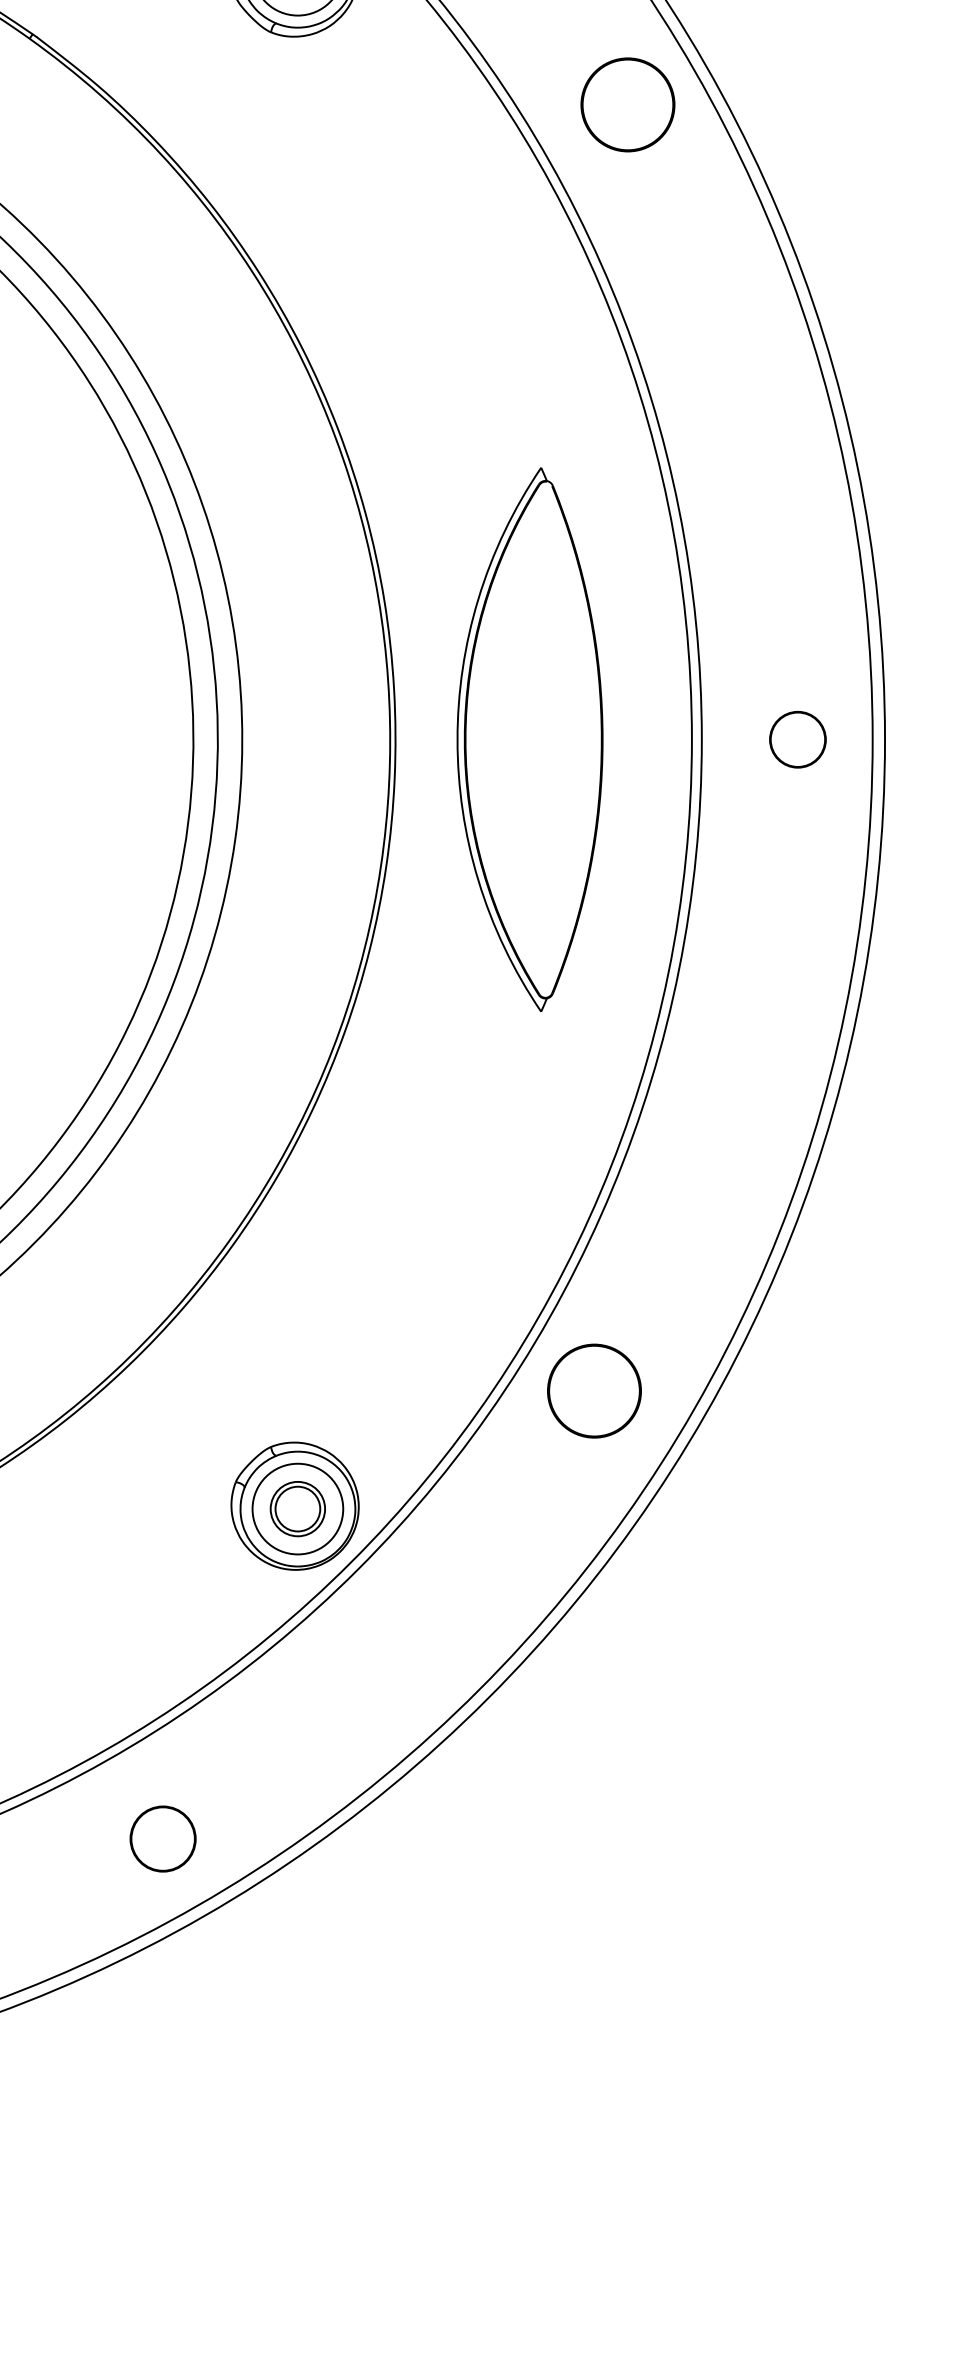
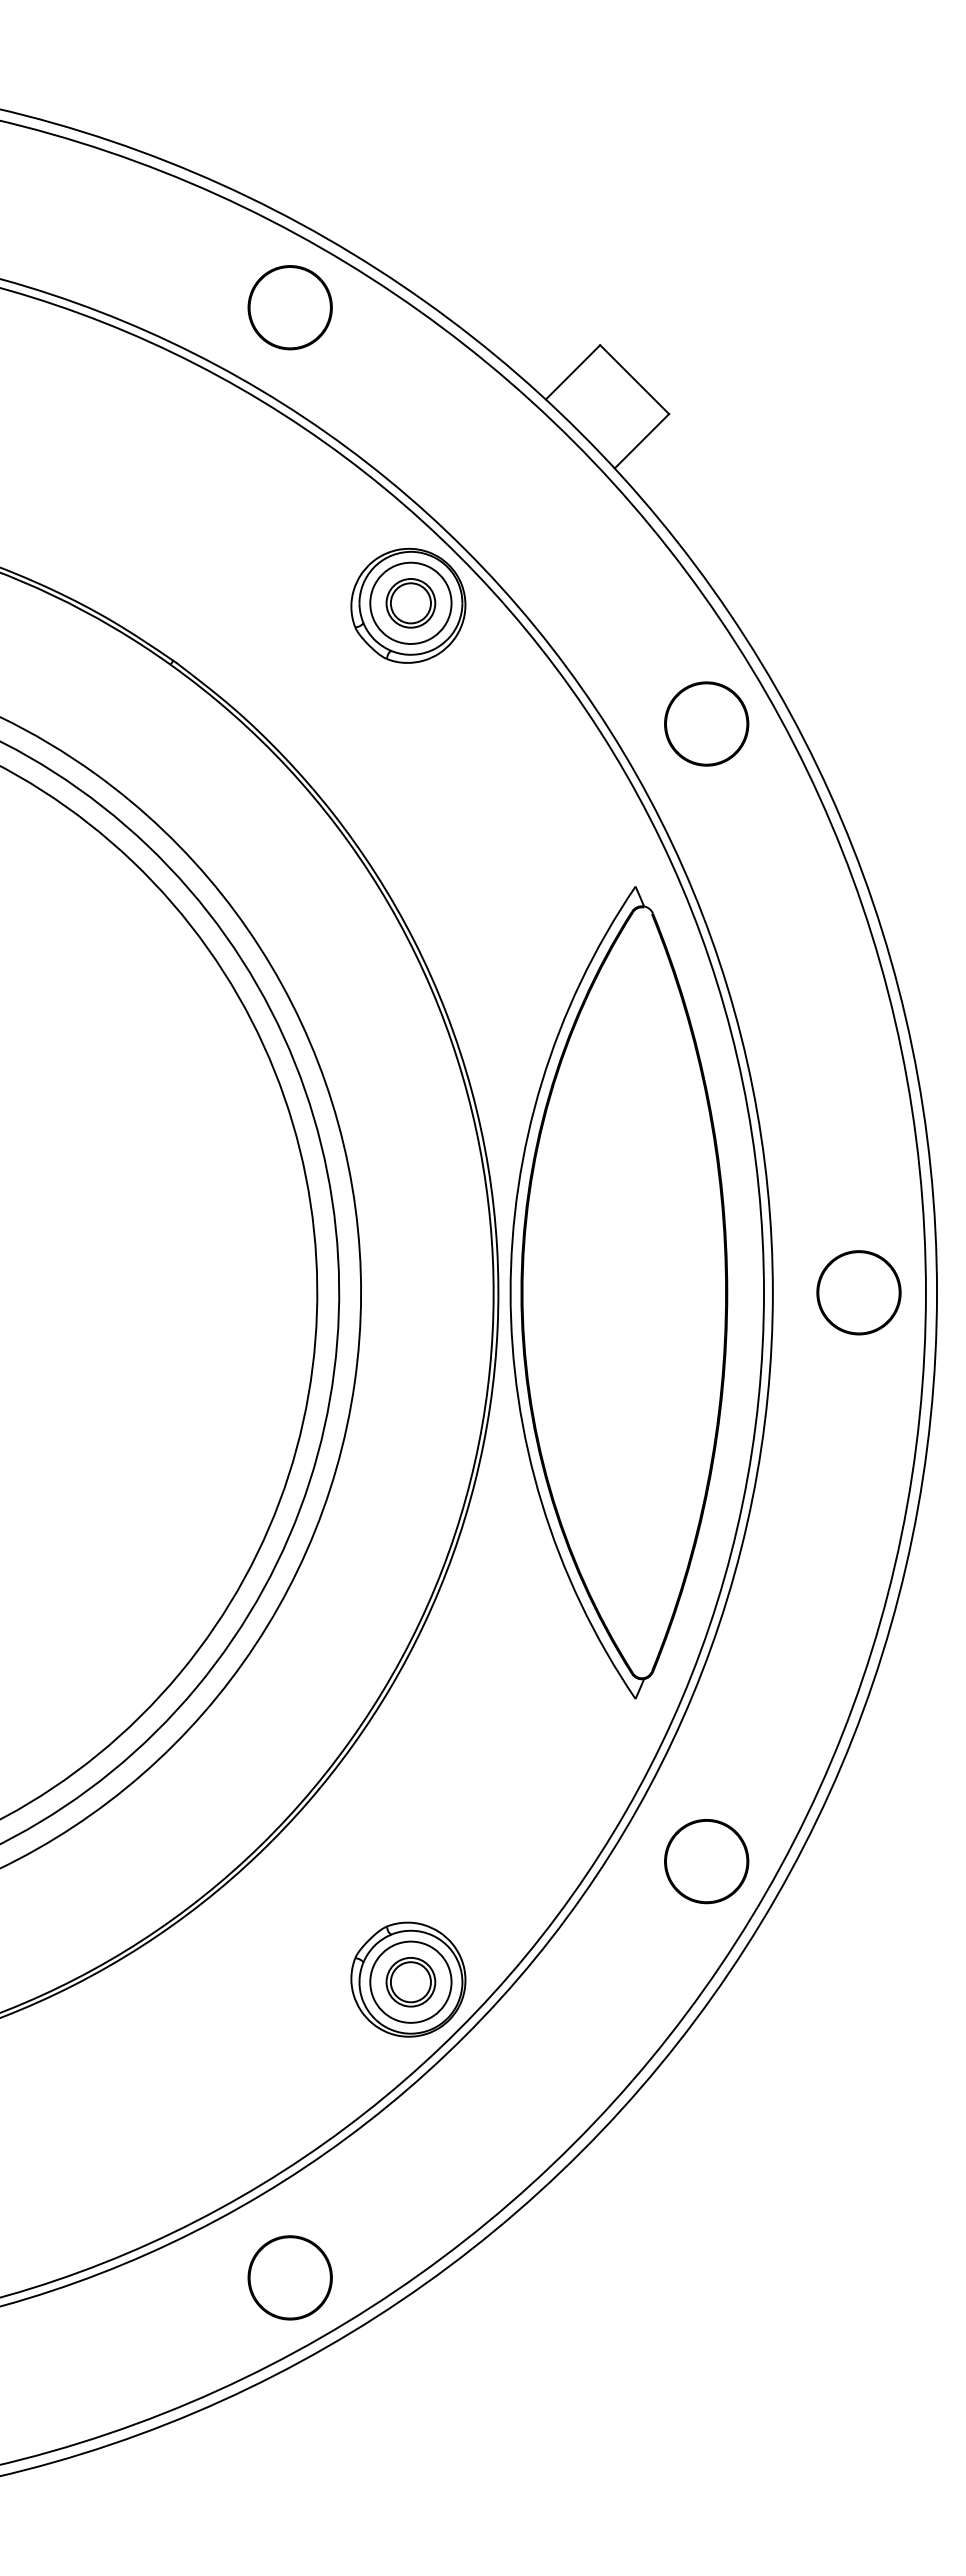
part: (529, 739) -> (618, 1292), size x1.67
circle: (797, 739) -> (858, 1292), size x1.67
part: (594, 1391) -> (706, 1861), moved
circle: (162, 1838) -> (289, 2277), size x1.43

